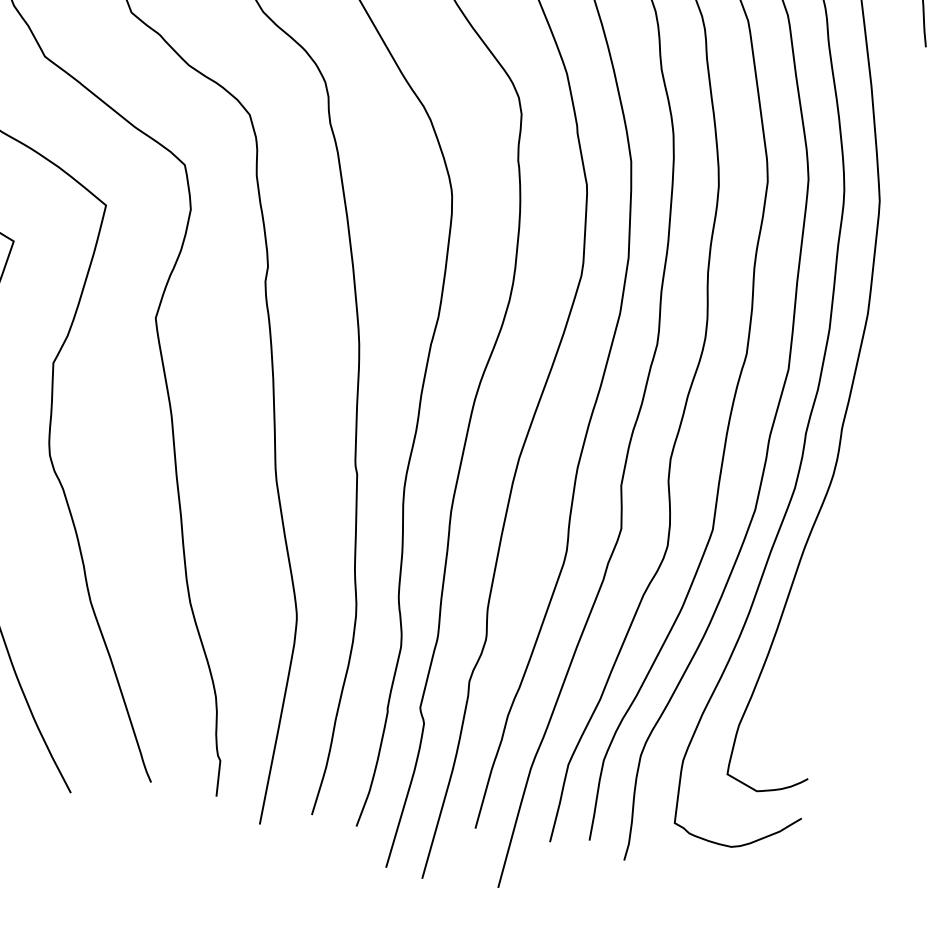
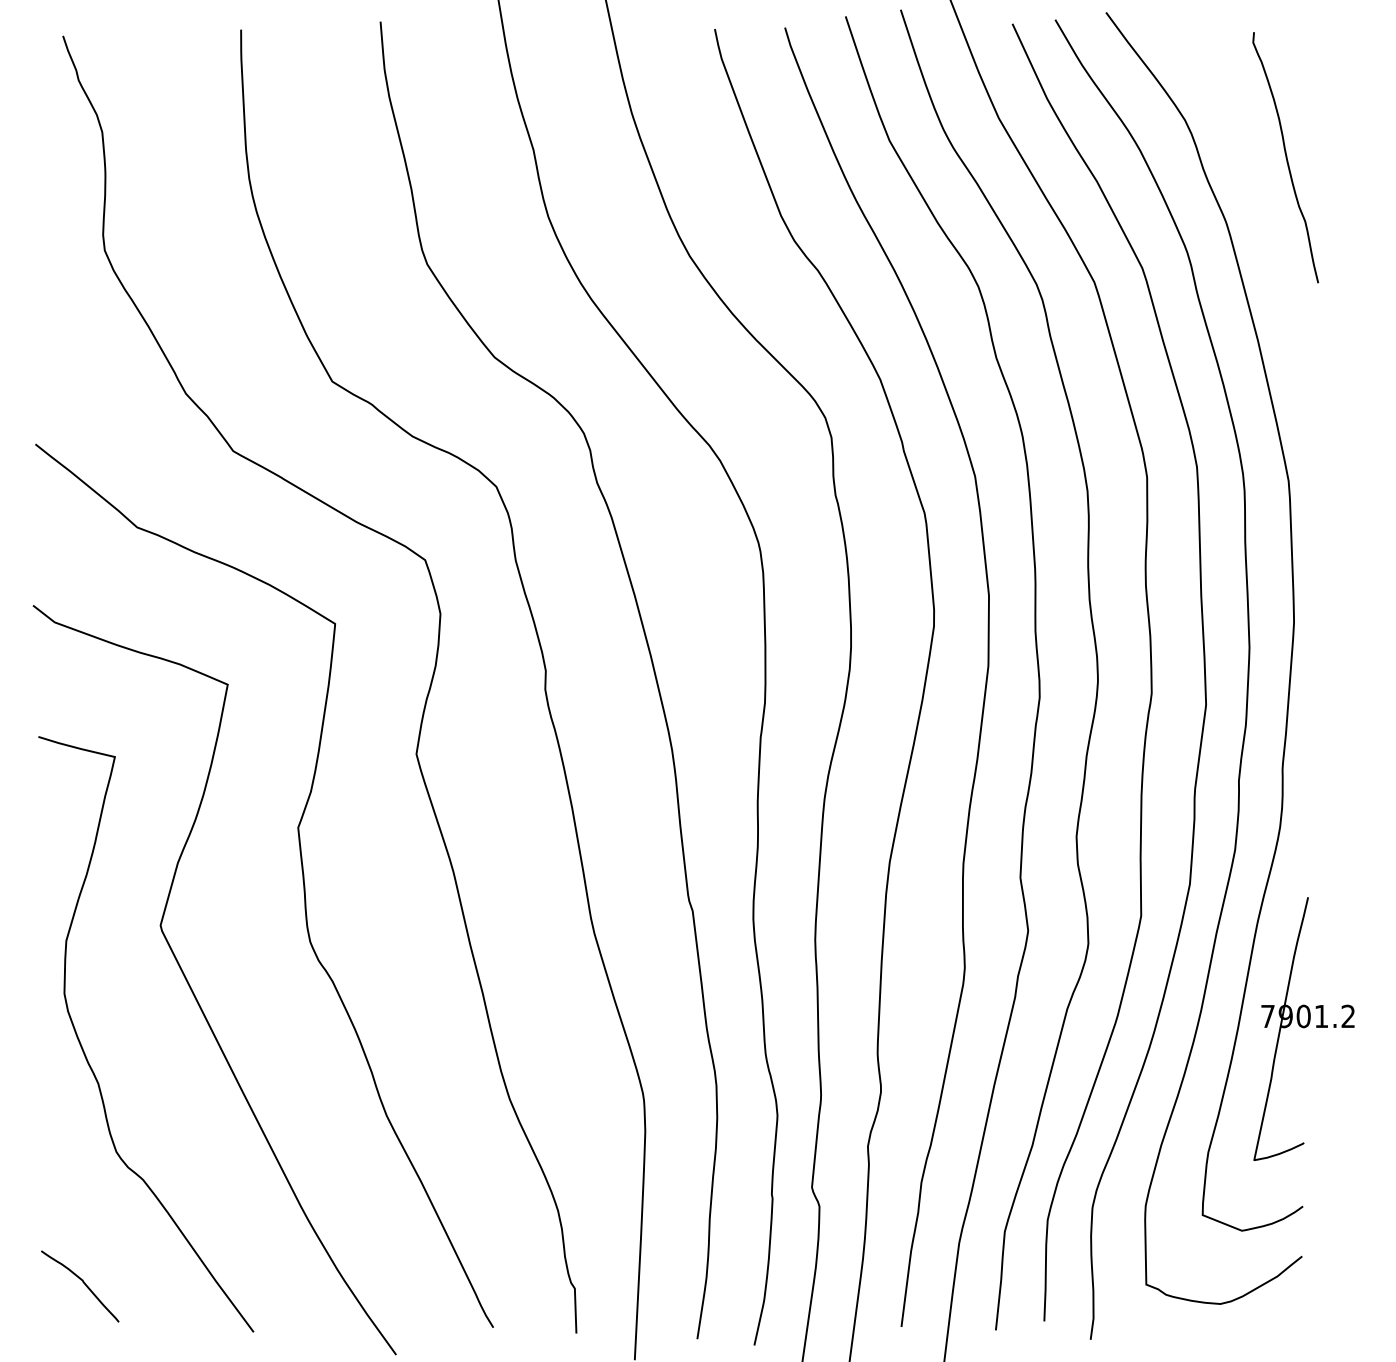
part: (828, 637) -> (1303, 1028), added

